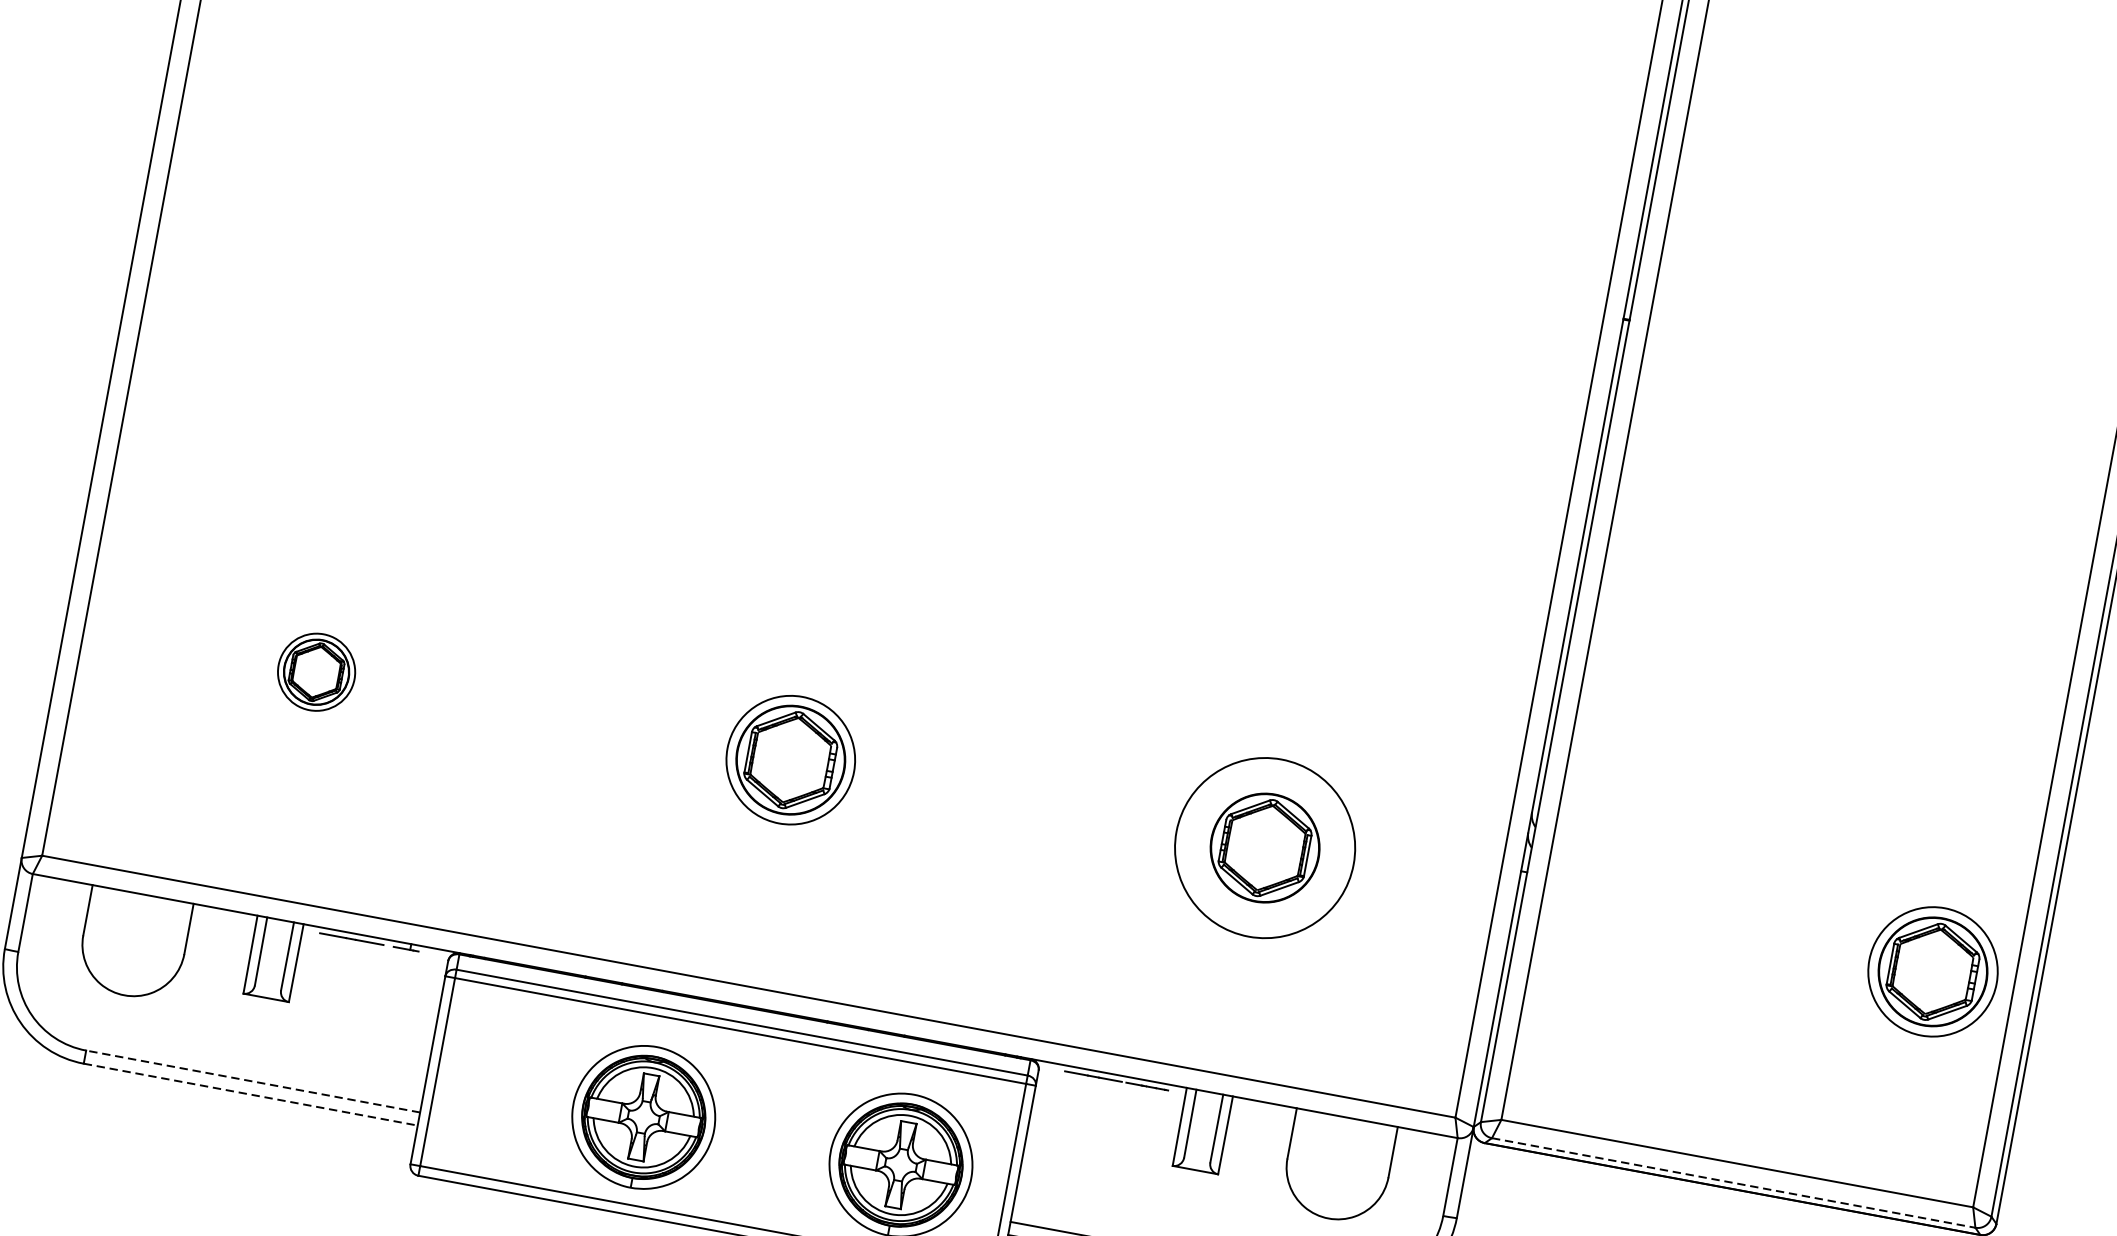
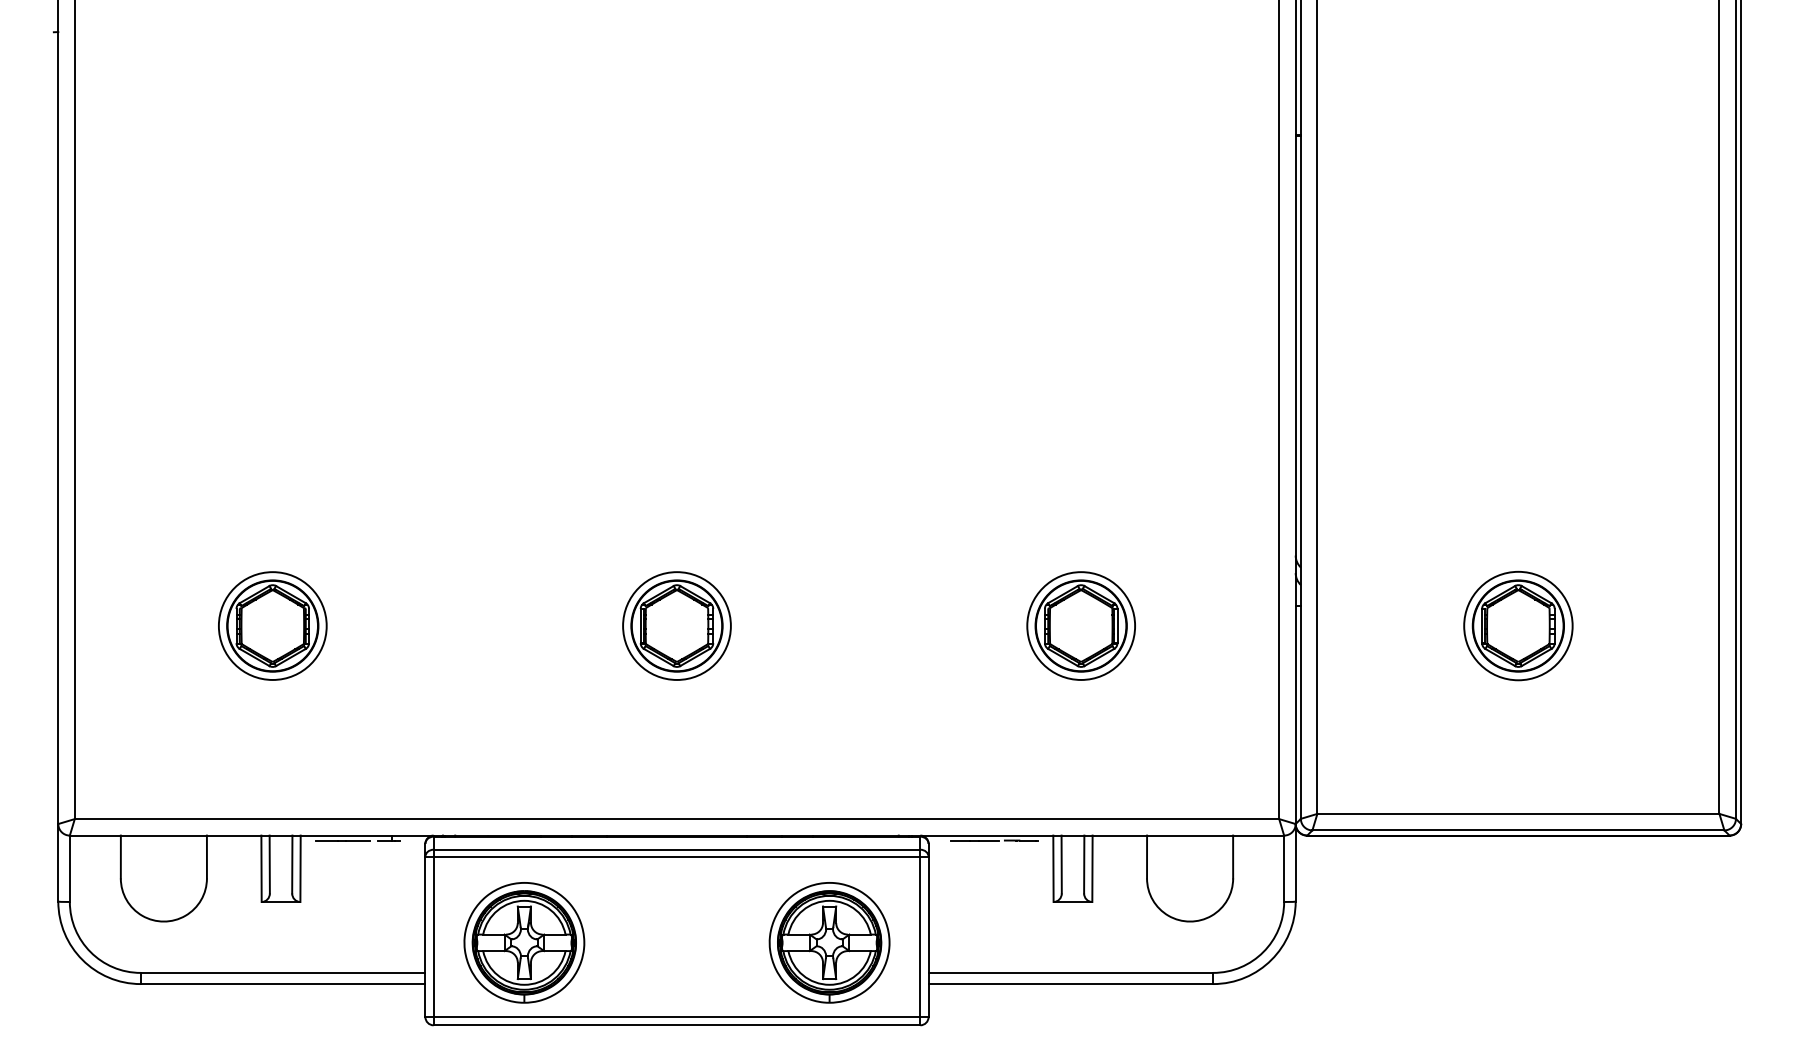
part: (316, 671) -> (272, 625), size x1.67
circle: (1265, 847) -> (1081, 625), size x0.71
part: (1933, 971) -> (1518, 625), moved
line: (252, 1080) -> (282, 972), dashed -> solid
line: (251, 1095) -> (283, 984), dashed -> solid
part: (643, 1117) -> (524, 942), moved
line: (1733, 1183) -> (1518, 830), dashed -> solid

